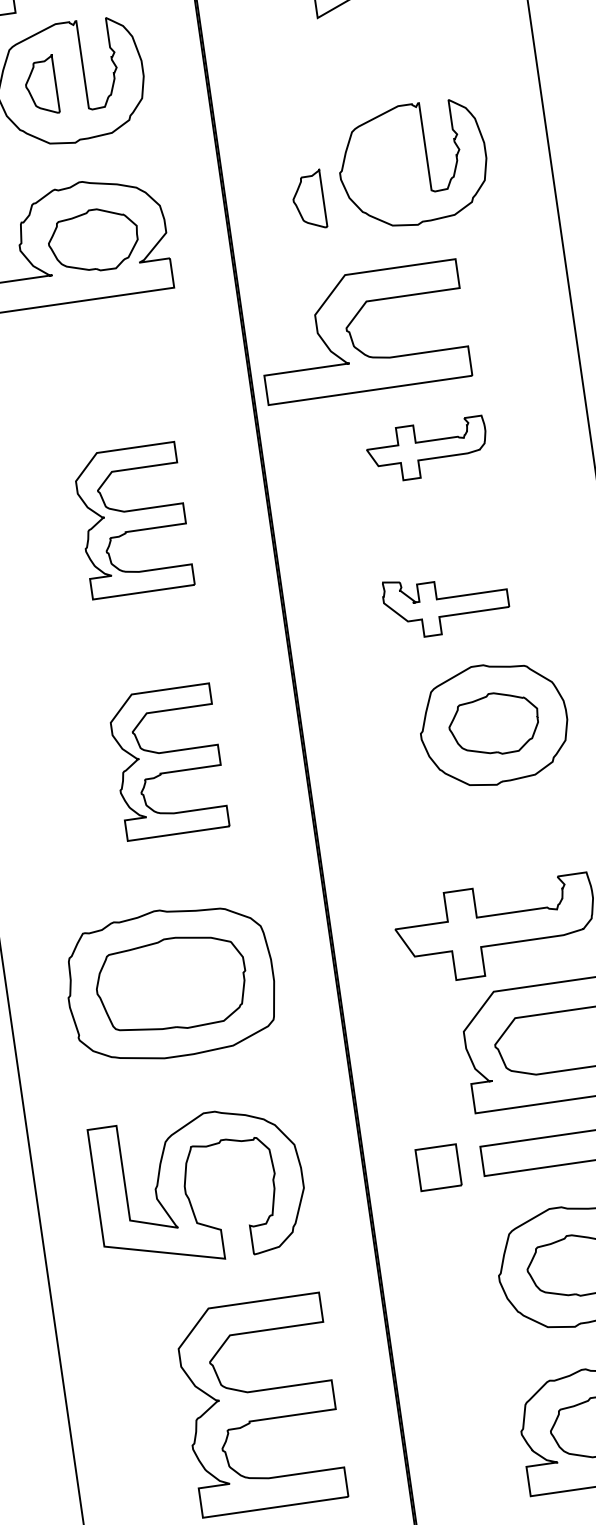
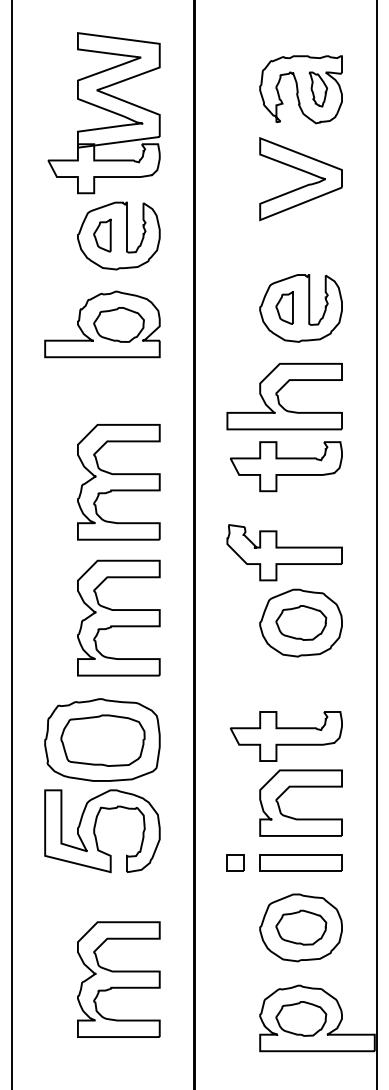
part: (308, 199) -> (284, 307), moved
part: (361, 331) -> (284, 396), moved
part: (427, 449) -> (286, 466), size x1.67
part: (132, 521) -> (118, 482), size x1.43
part: (446, 603) -> (284, 552), size x1.67
part: (167, 761) -> (118, 617), size x1.43
part: (438, 1166) -> (235, 862), size x0.71
part: (187, 1190) -> (95, 831), moved

